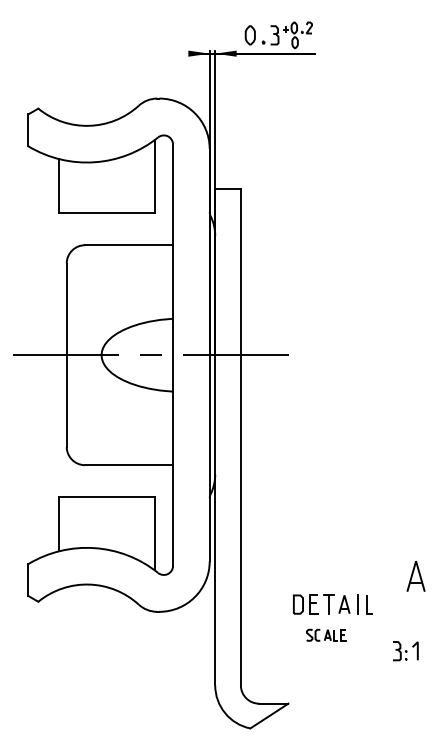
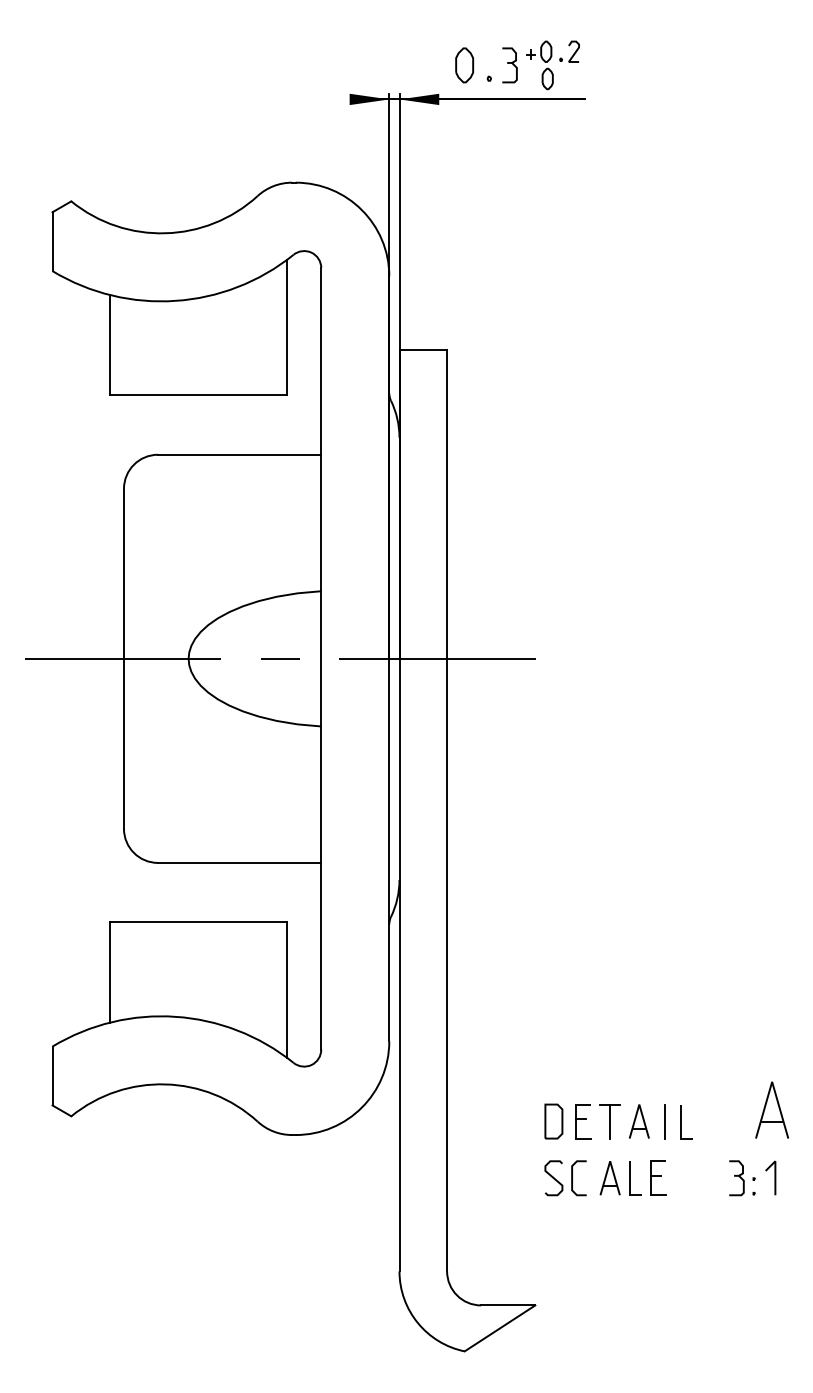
part: (415, 576) -> (771, 1110), moved
part: (326, 635) -> (605, 1178), size x1.67
part: (405, 651) -> (752, 1178), moved

